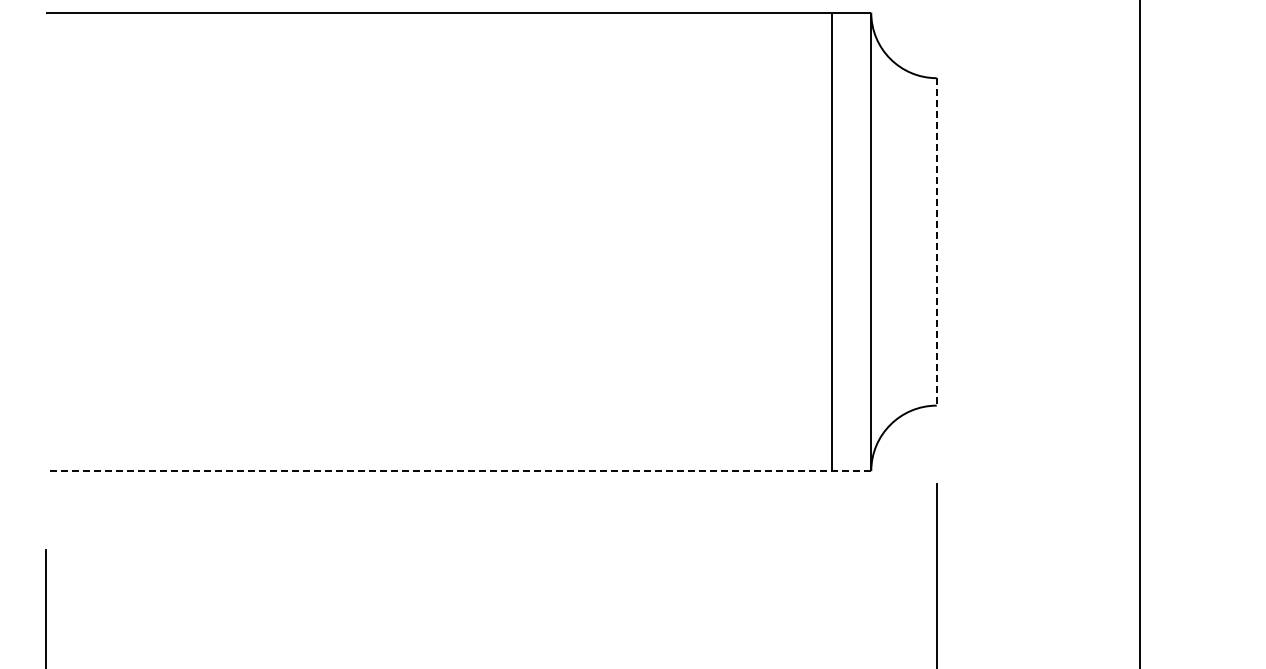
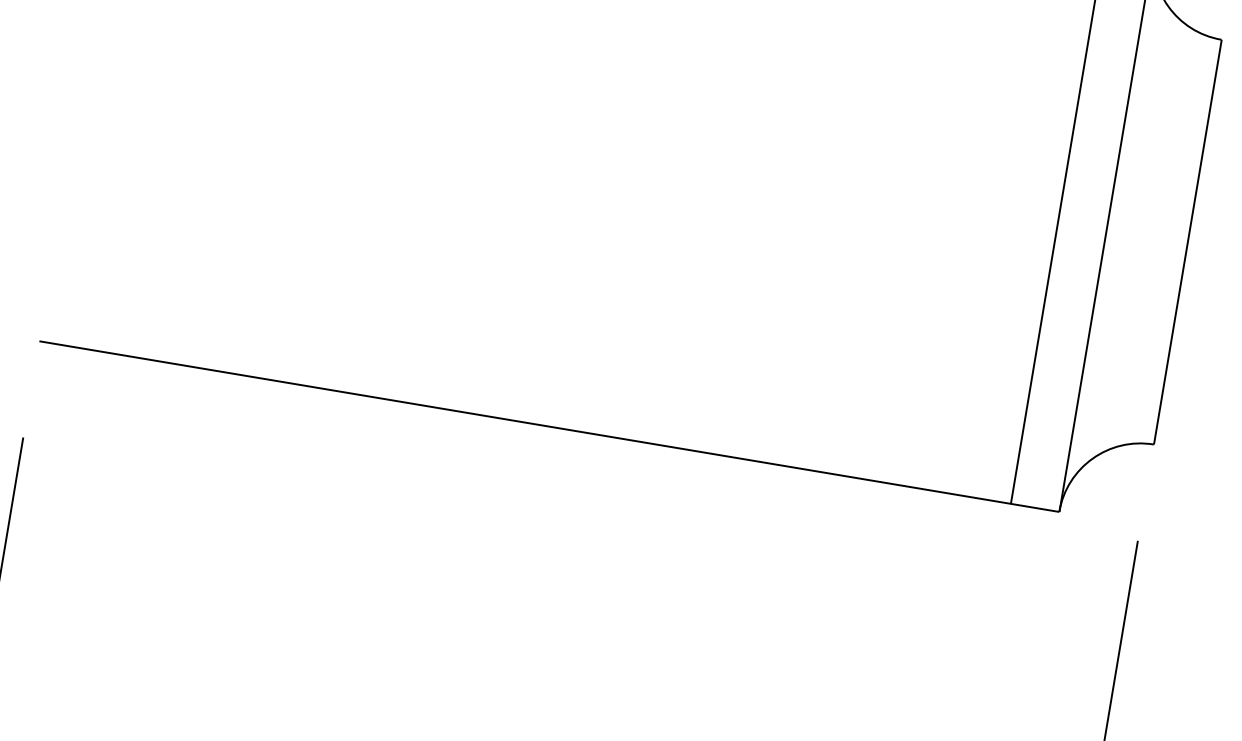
line: (936, 241) -> (1187, 241), dashed -> solid
line: (458, 471) -> (549, 427), dashed -> solid

